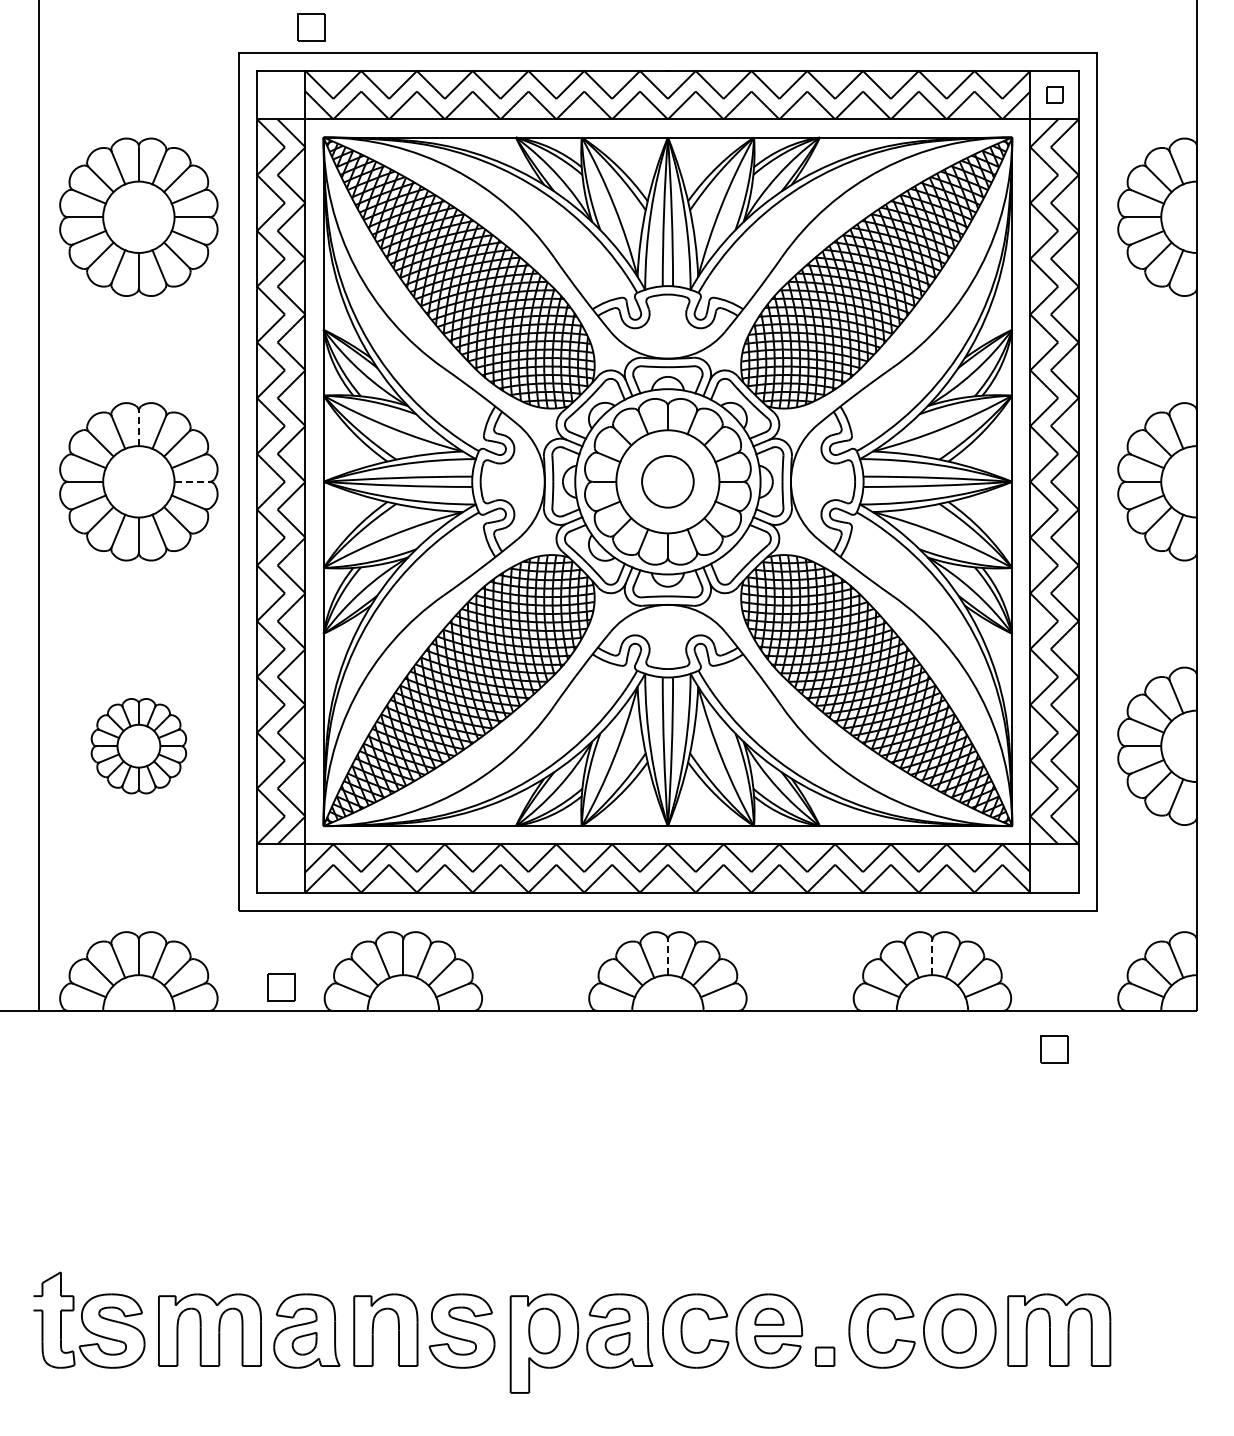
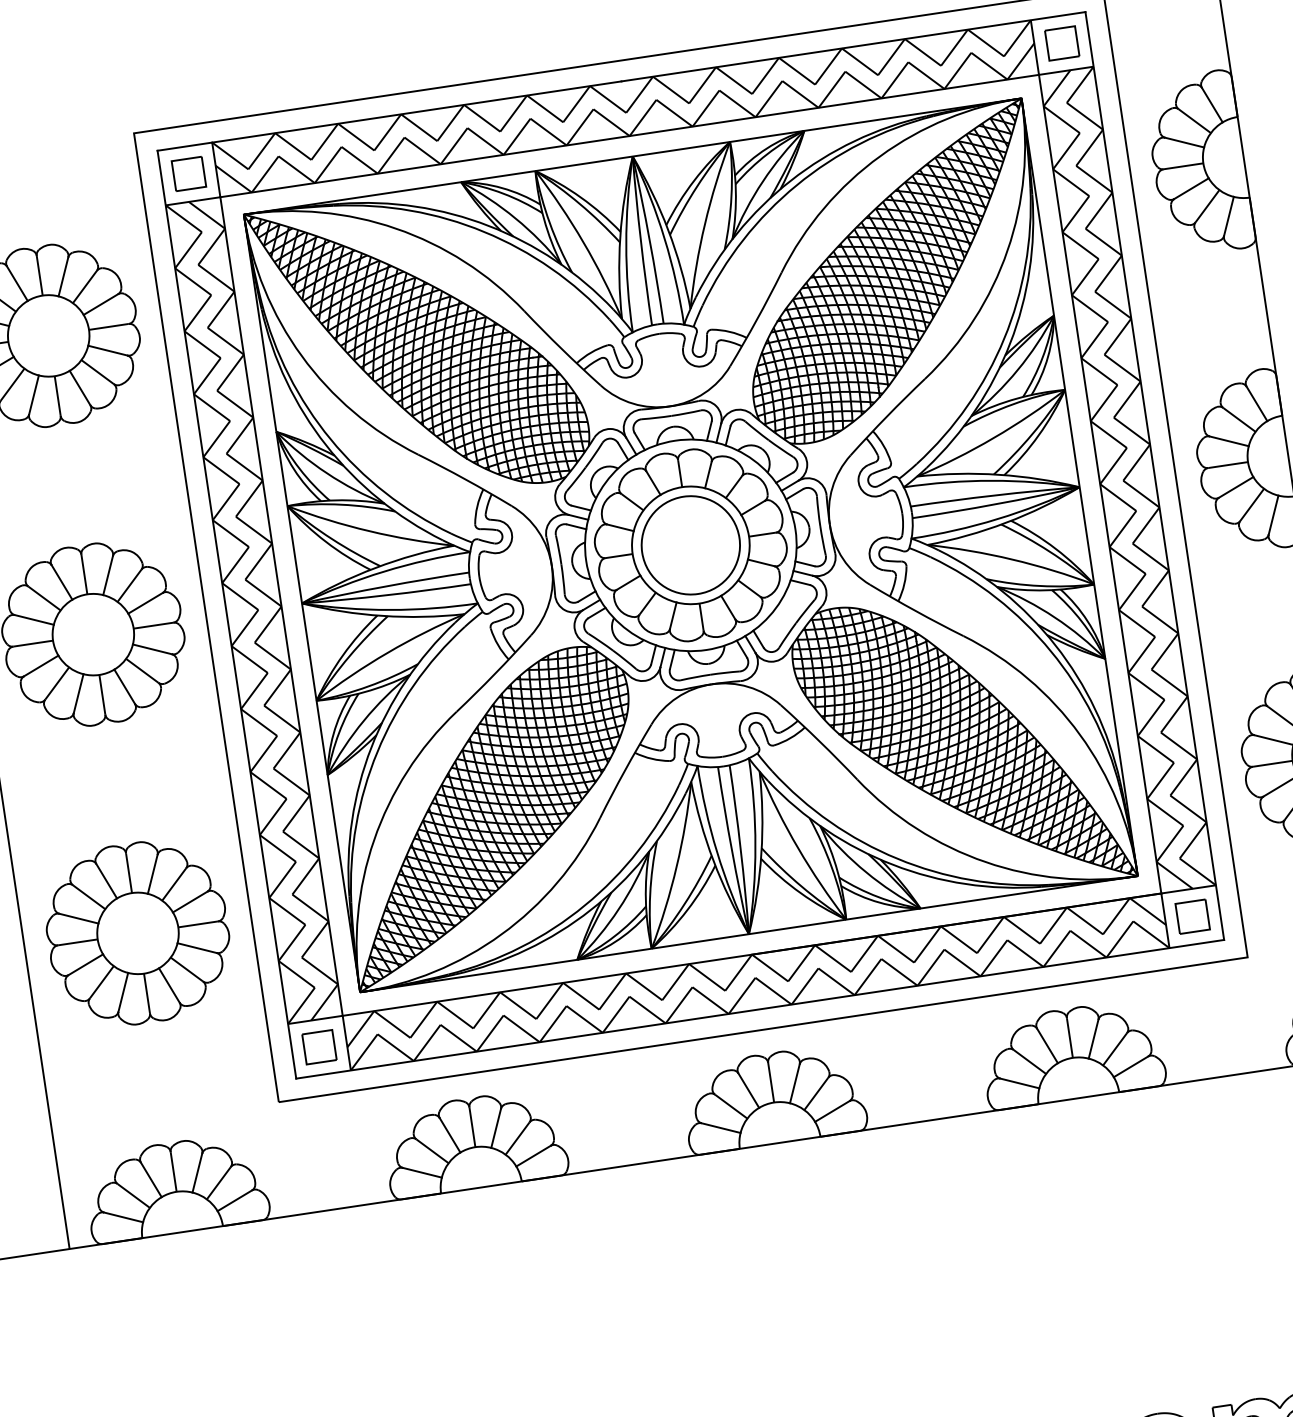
part: (311, 27) -> (189, 174), moved
part: (1054, 95) -> (1062, 43), size x1.67
line: (138, 428) -> (83, 574), dashed -> solid
line: (192, 481) -> (153, 625), dashed -> solid
circle: (667, 481) -> (690, 545), size x1.67
part: (138, 745) -> (137, 932), size x1.67
line: (667, 957) -> (770, 1082), dashed -> solid
line: (932, 957) -> (1069, 1037), dashed -> solid
part: (281, 987) -> (319, 1047), moved
part: (1054, 1049) -> (1192, 916), moved

